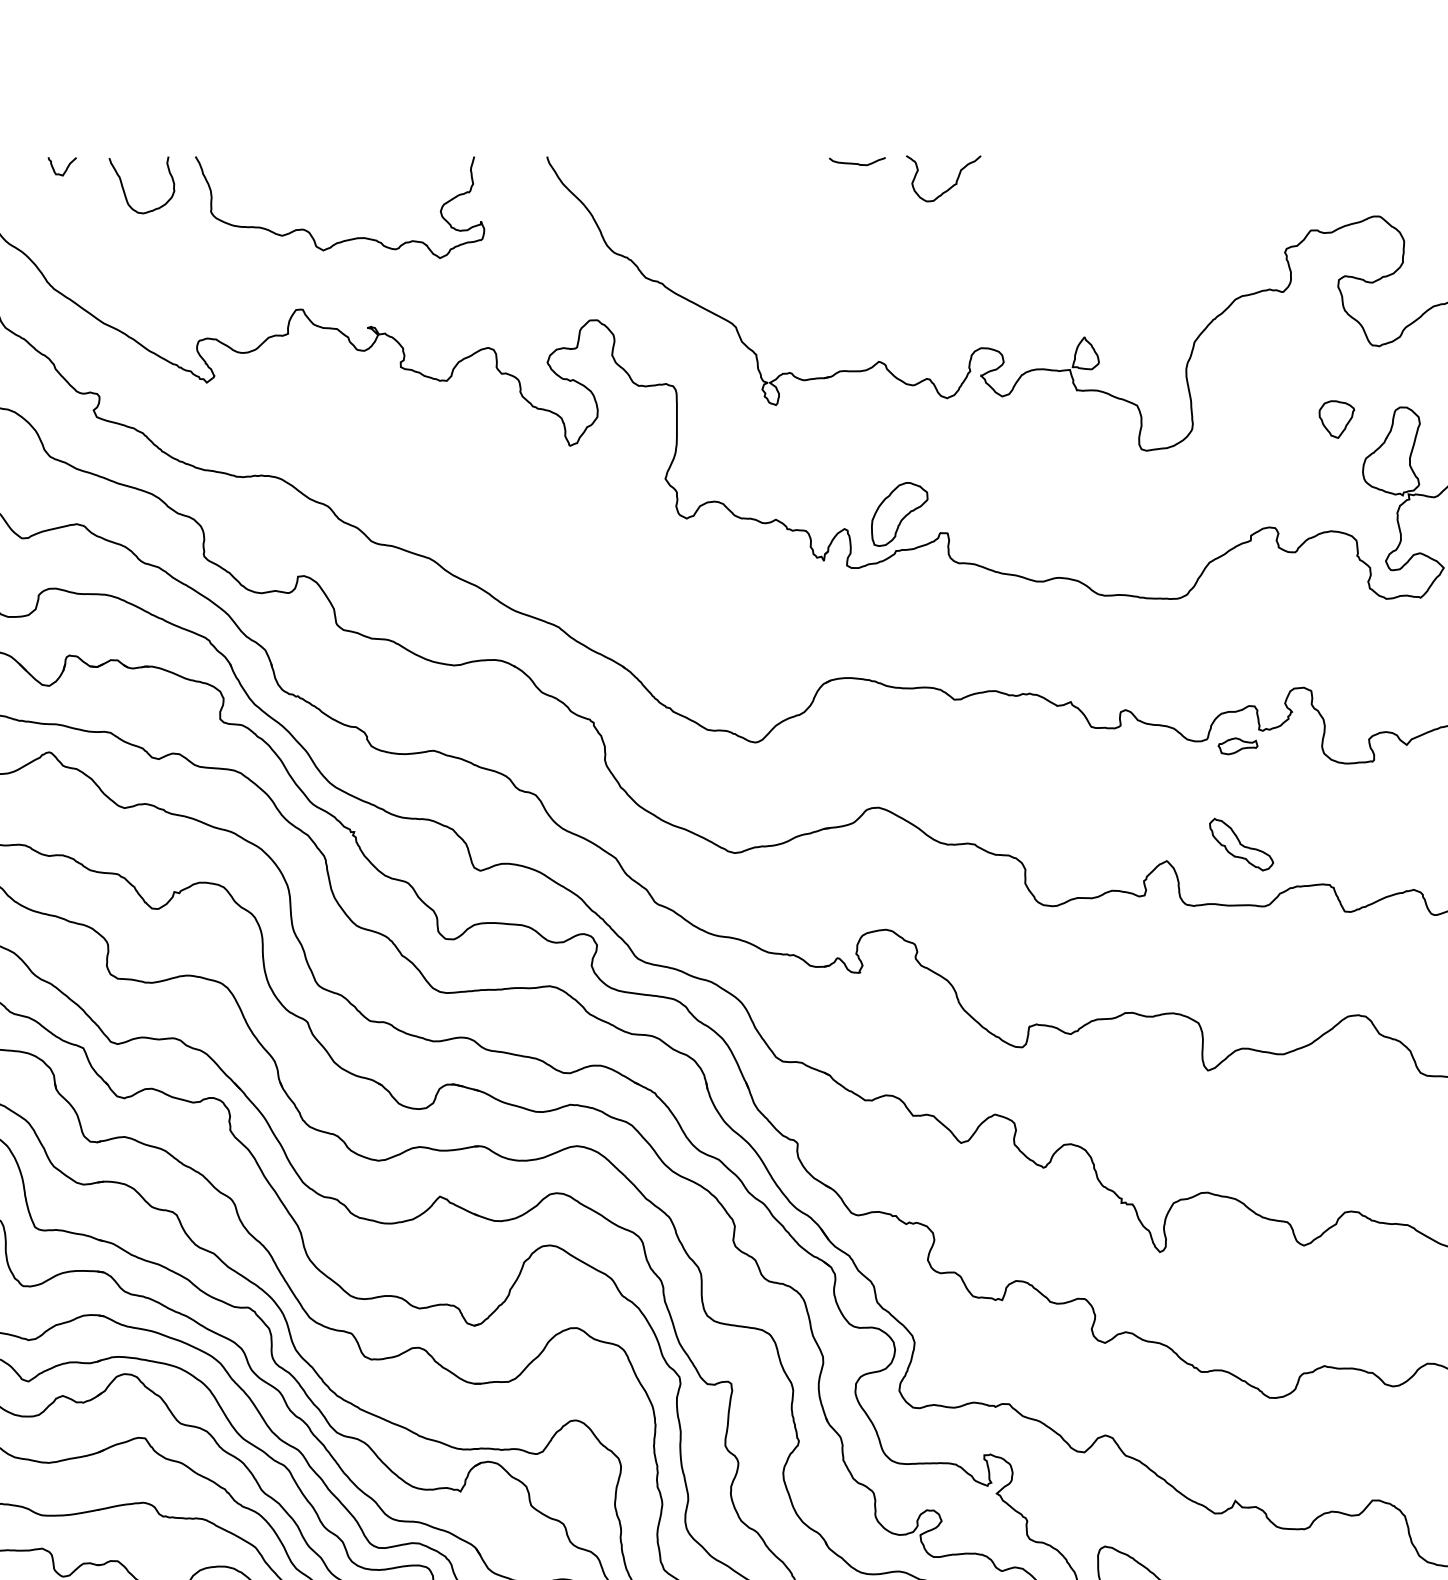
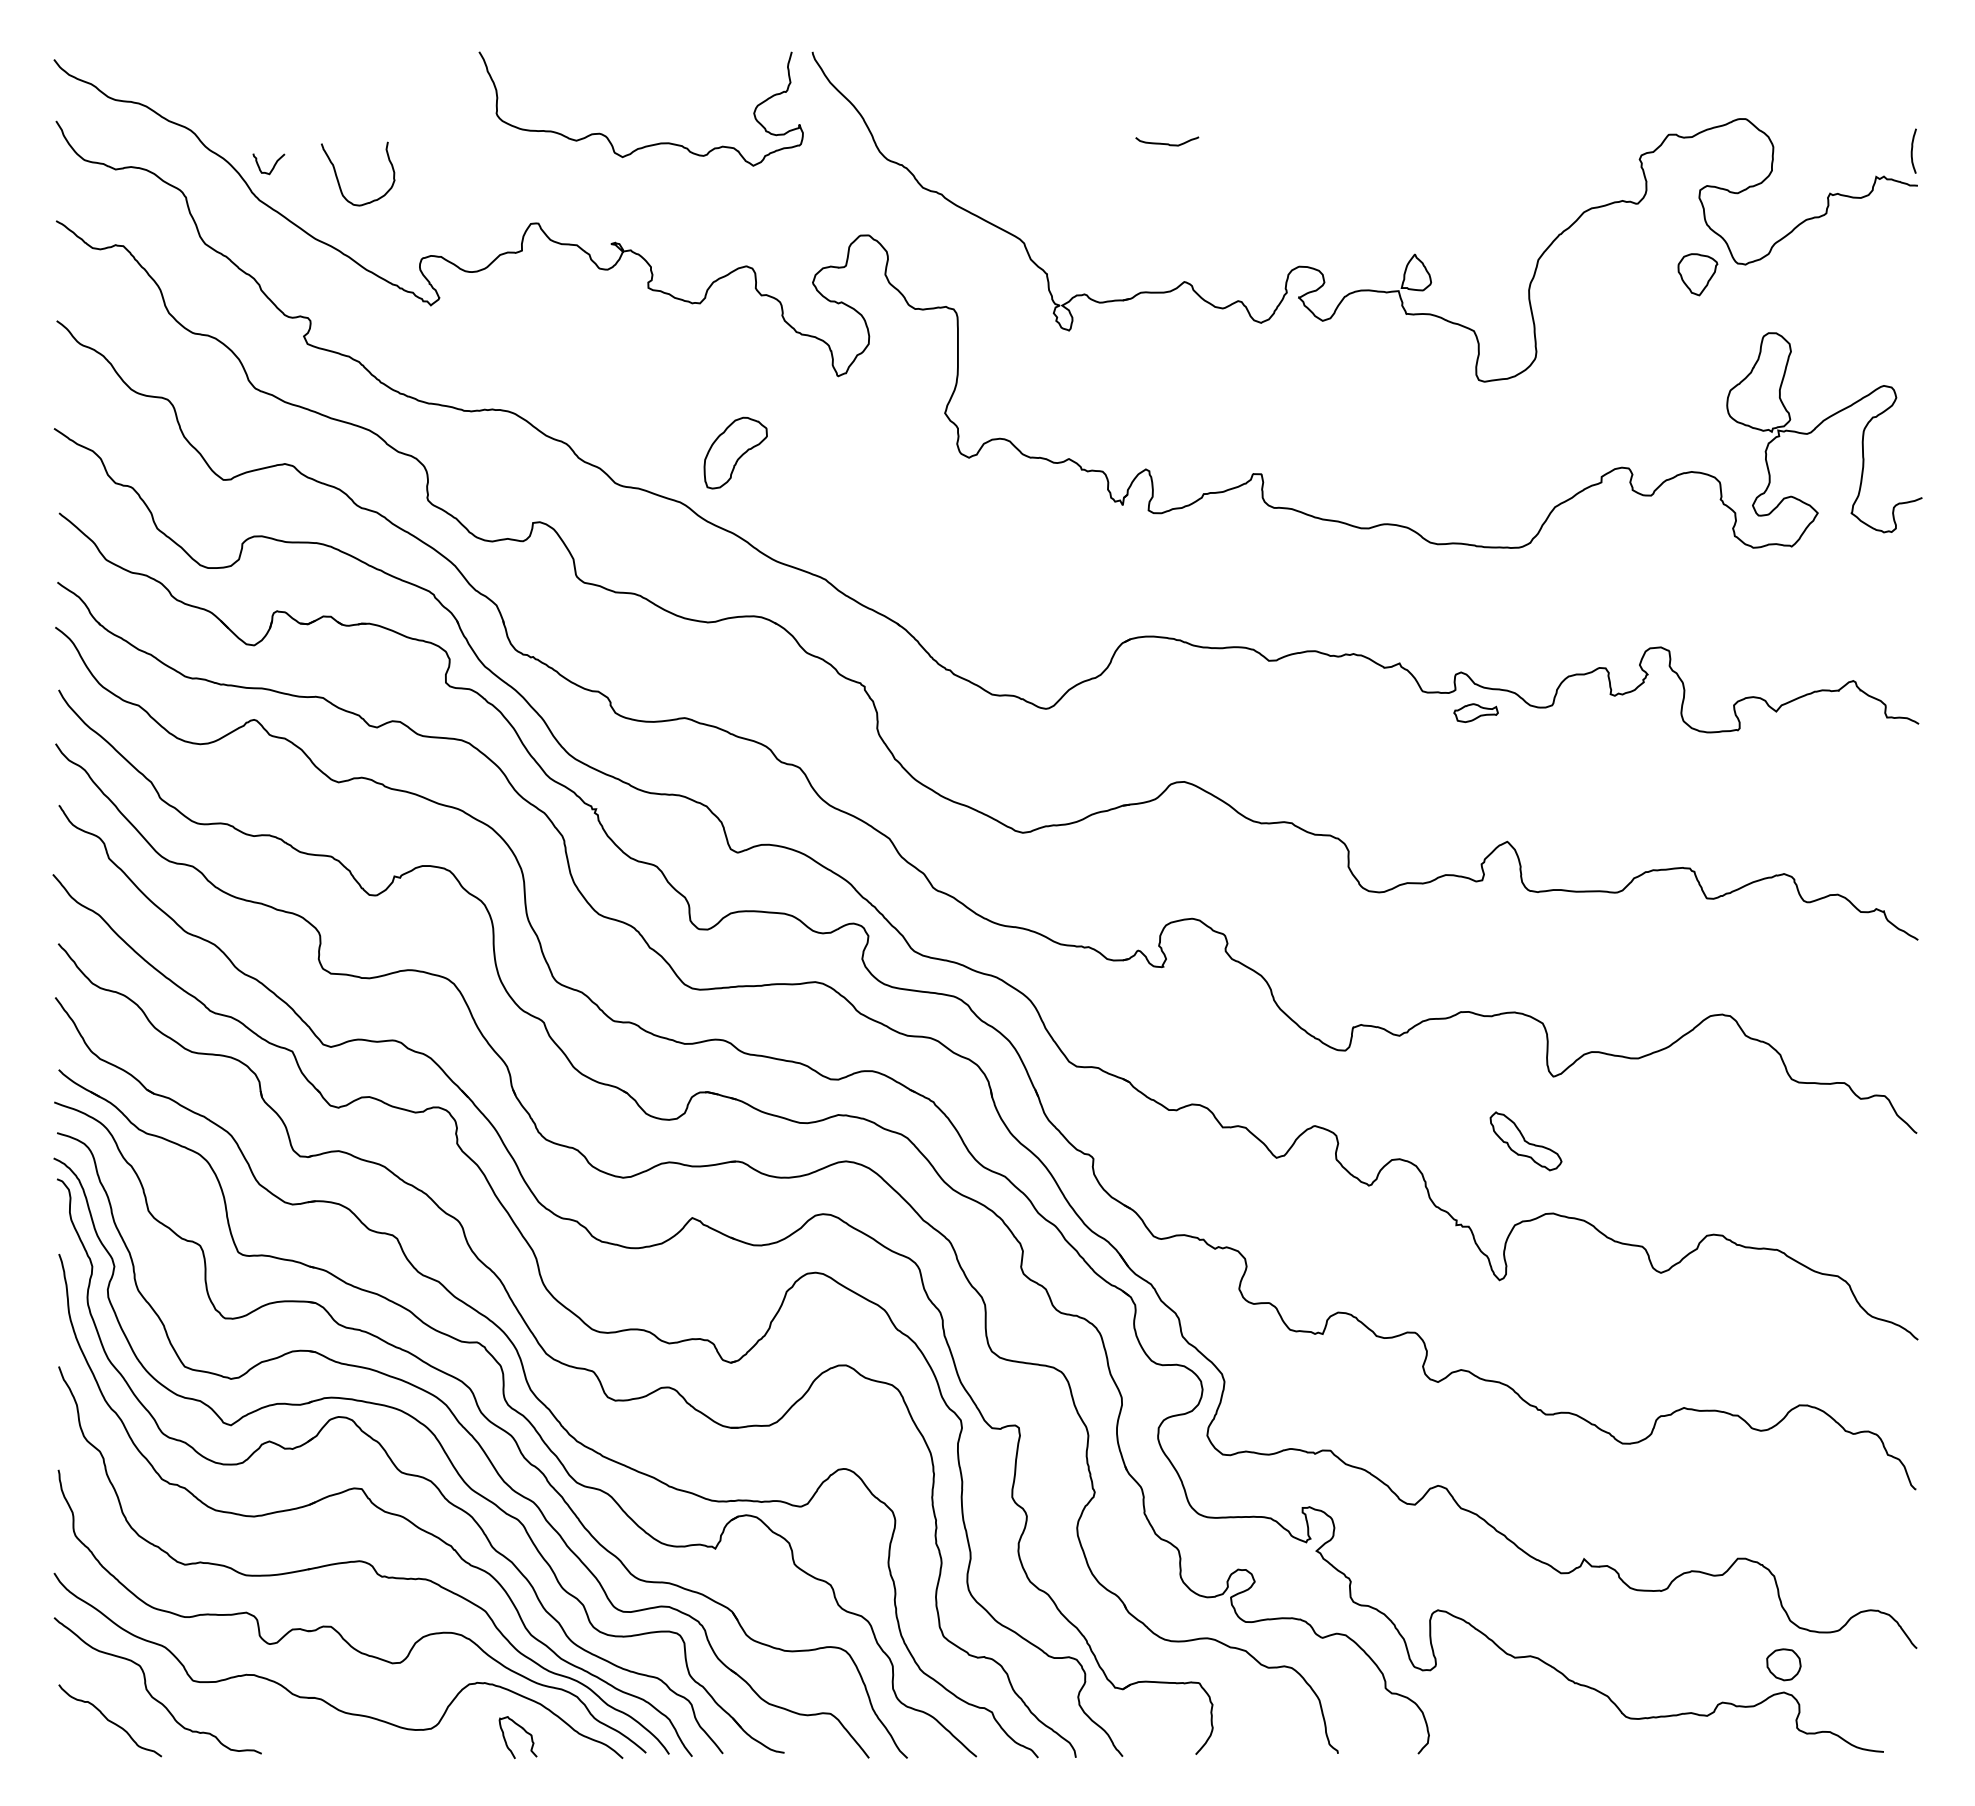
curve: (857, 163) -> (1167, 143), moved
curve: (65, 169) -> (272, 167), moved
curve: (948, 188) -> (1262, 87), removed
curve: (124, 189) -> (338, 178), moved
curve: (343, 240) -> (645, 145), moved
part: (1336, 419) -> (1697, 274), moved
part: (899, 513) -> (735, 452), moved
part: (1237, 745) -> (1475, 712), moved
part: (1241, 844) -> (1525, 1141), moved

